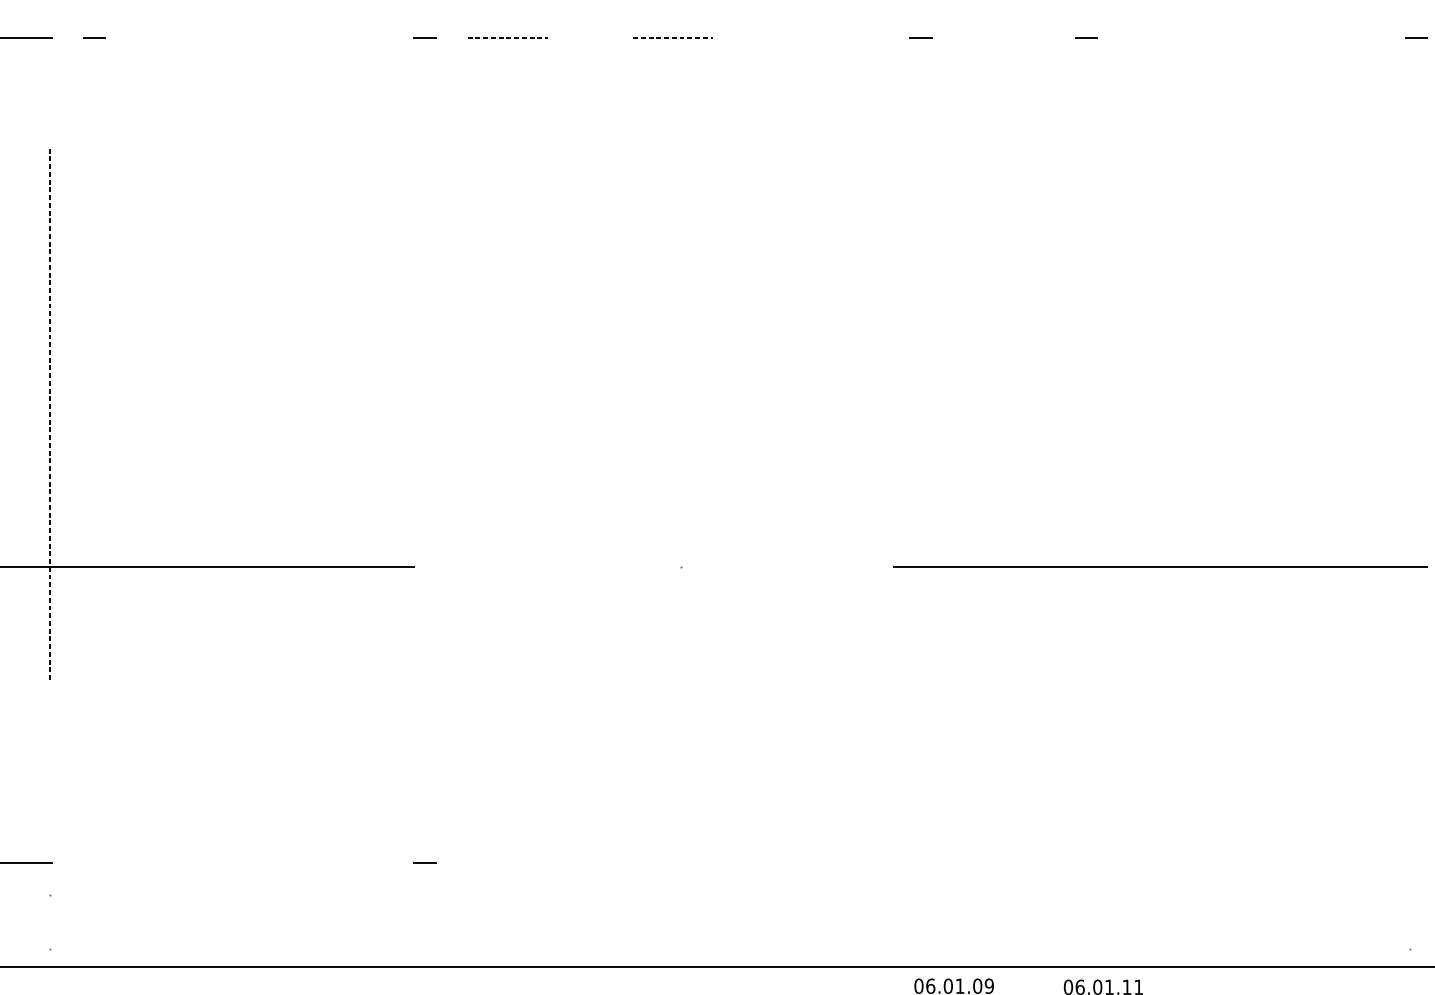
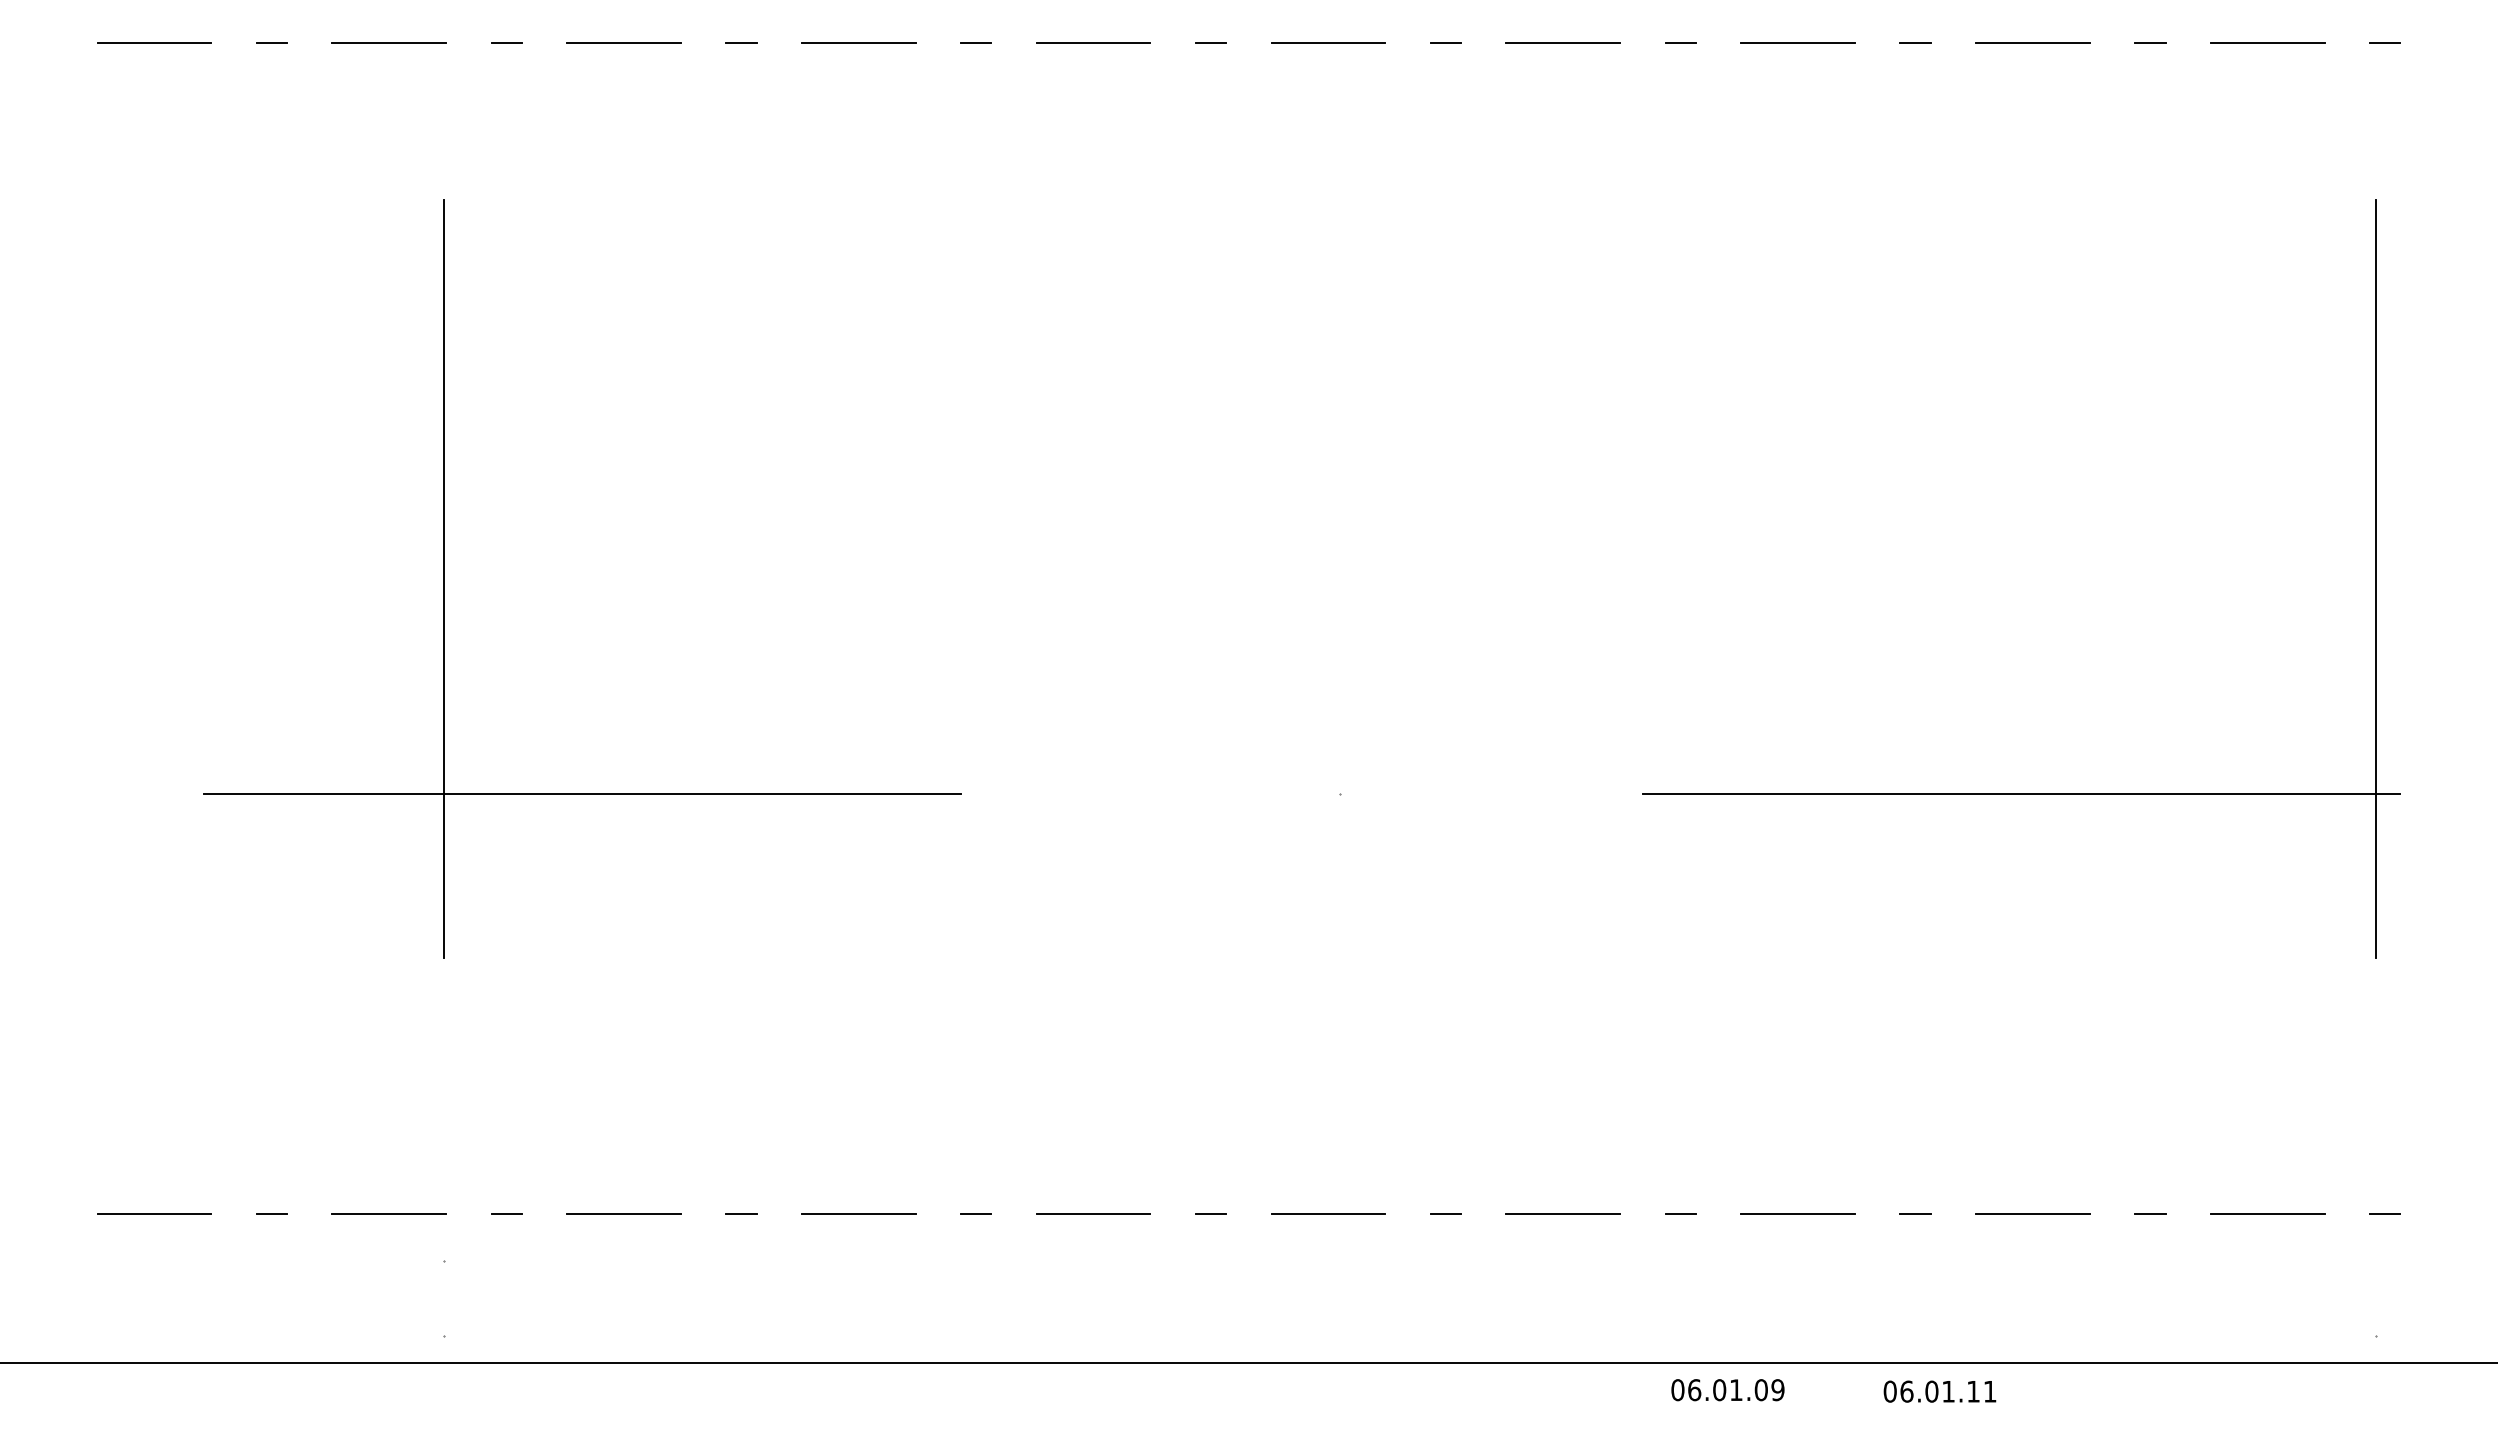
line: (342, 37) -> (858, 42), added
line: (837, 37) -> (1562, 42), added
line: (176, 38) -> (623, 43), added
line: (259, 38) -> (741, 43), added
line: (507, 38) -> (1093, 43), dashed -> solid
line: (589, 38) -> (1210, 43), added
line: (673, 38) -> (1328, 43), dashed -> solid
line: (755, 38) -> (1445, 43), added
line: (1003, 38) -> (1797, 43), added
line: (1168, 38) -> (2032, 43), added
line: (1251, 38) -> (2150, 43), added
line: (1333, 38) -> (2267, 43), added
line: (50, 414) -> (443, 578), dashed -> solid
line: (1410, 414) -> (2376, 578), added
line: (673, 861) -> (1328, 1213), added
line: (1333, 861) -> (2267, 1213), added
line: (94, 862) -> (506, 1214), added
line: (176, 862) -> (623, 1214), added
line: (259, 862) -> (741, 1214), added
line: (342, 862) -> (858, 1214), added
line: (507, 862) -> (1093, 1214), added
line: (589, 862) -> (1210, 1214), added
line: (755, 862) -> (1445, 1214), added
line: (838, 862) -> (1563, 1214), added
line: (920, 862) -> (1680, 1214), added
line: (1003, 862) -> (1797, 1214), added
line: (1086, 862) -> (1915, 1214), added
line: (1168, 862) -> (2032, 1214), added
line: (1251, 862) -> (2150, 1214), added
line: (1417, 862) -> (2385, 1214), added

